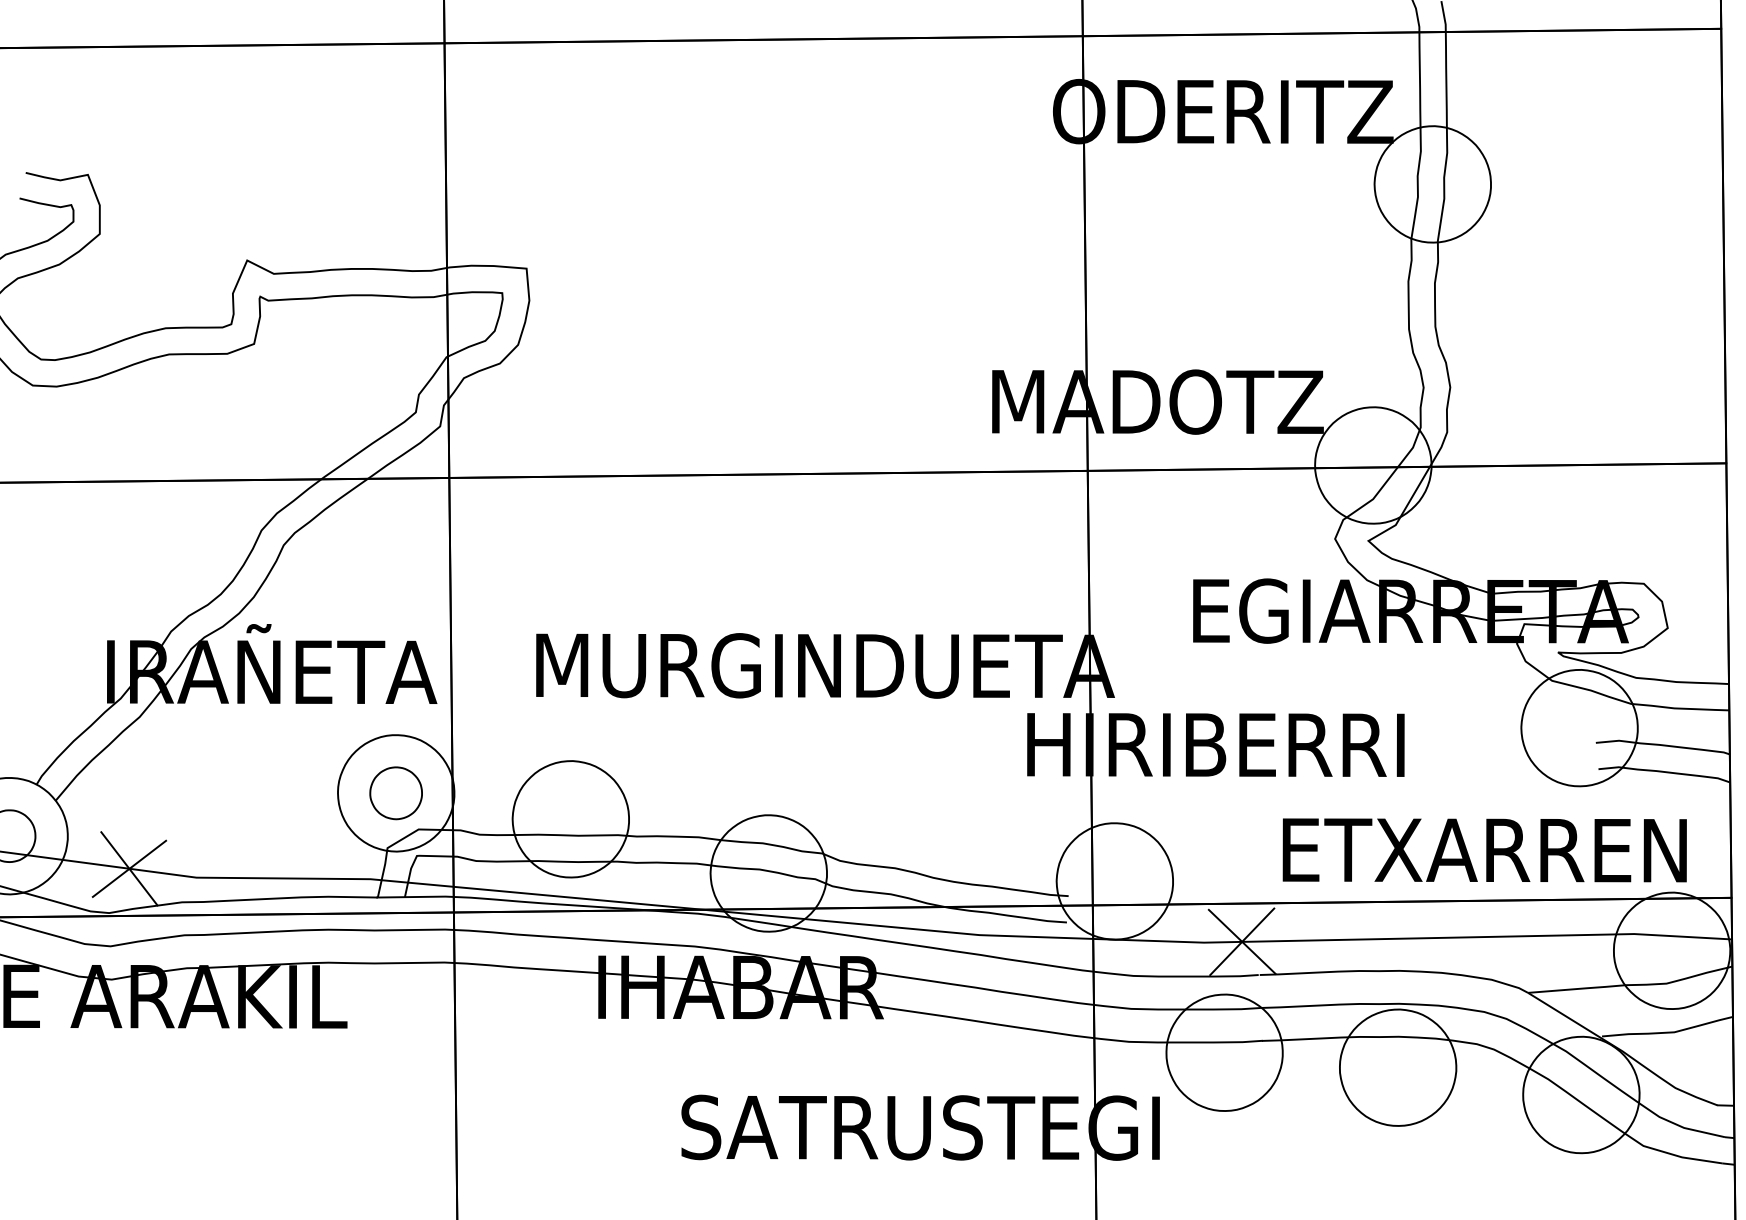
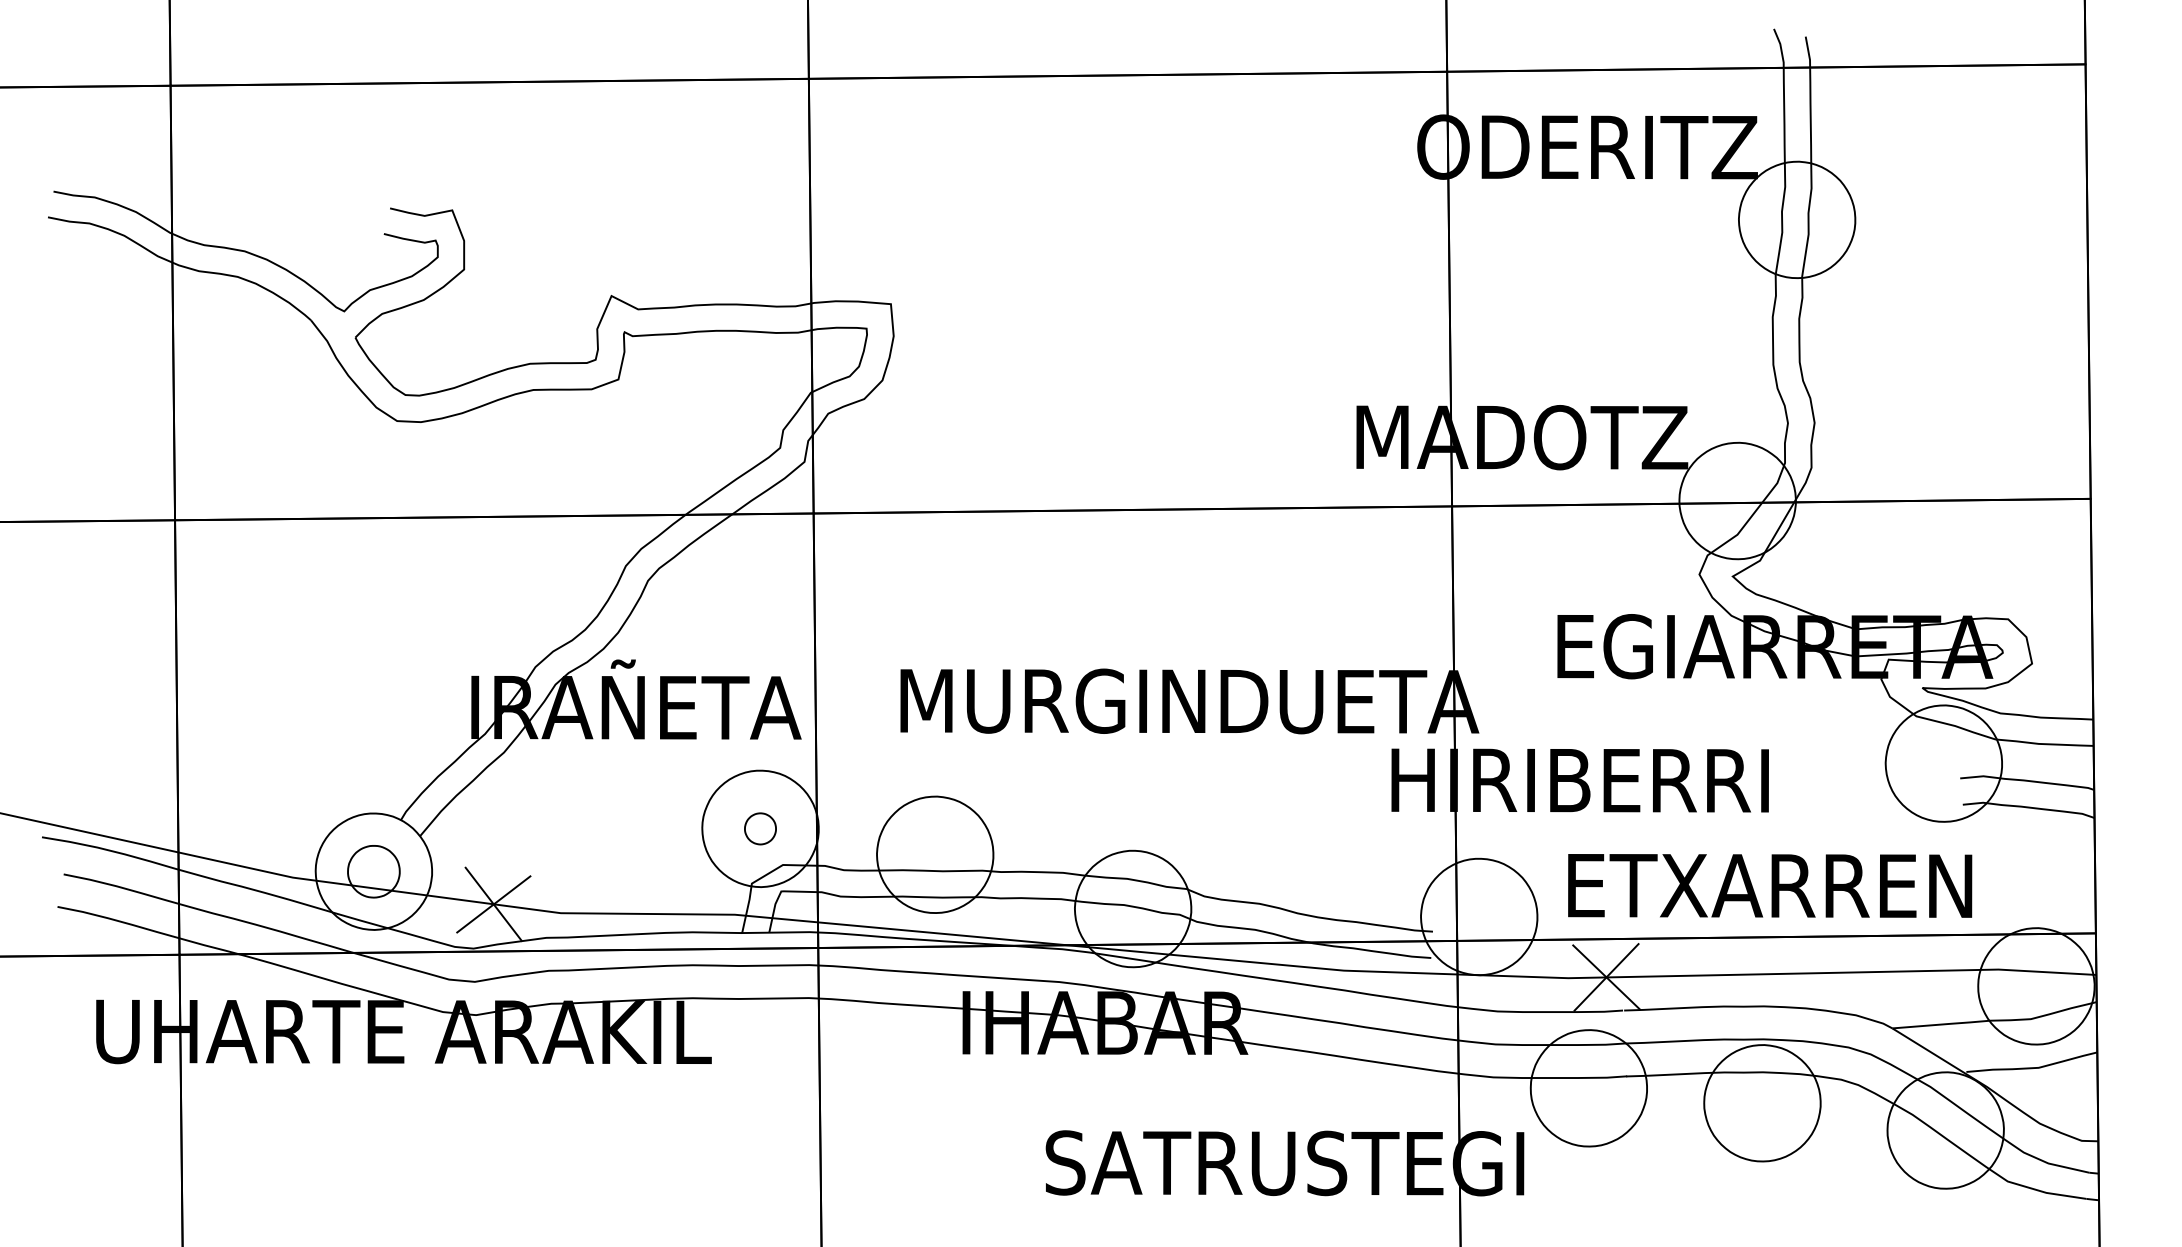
part: (396, 792) -> (760, 828), size x0.6
text: (1485, 849) -> (1770, 885), moved

